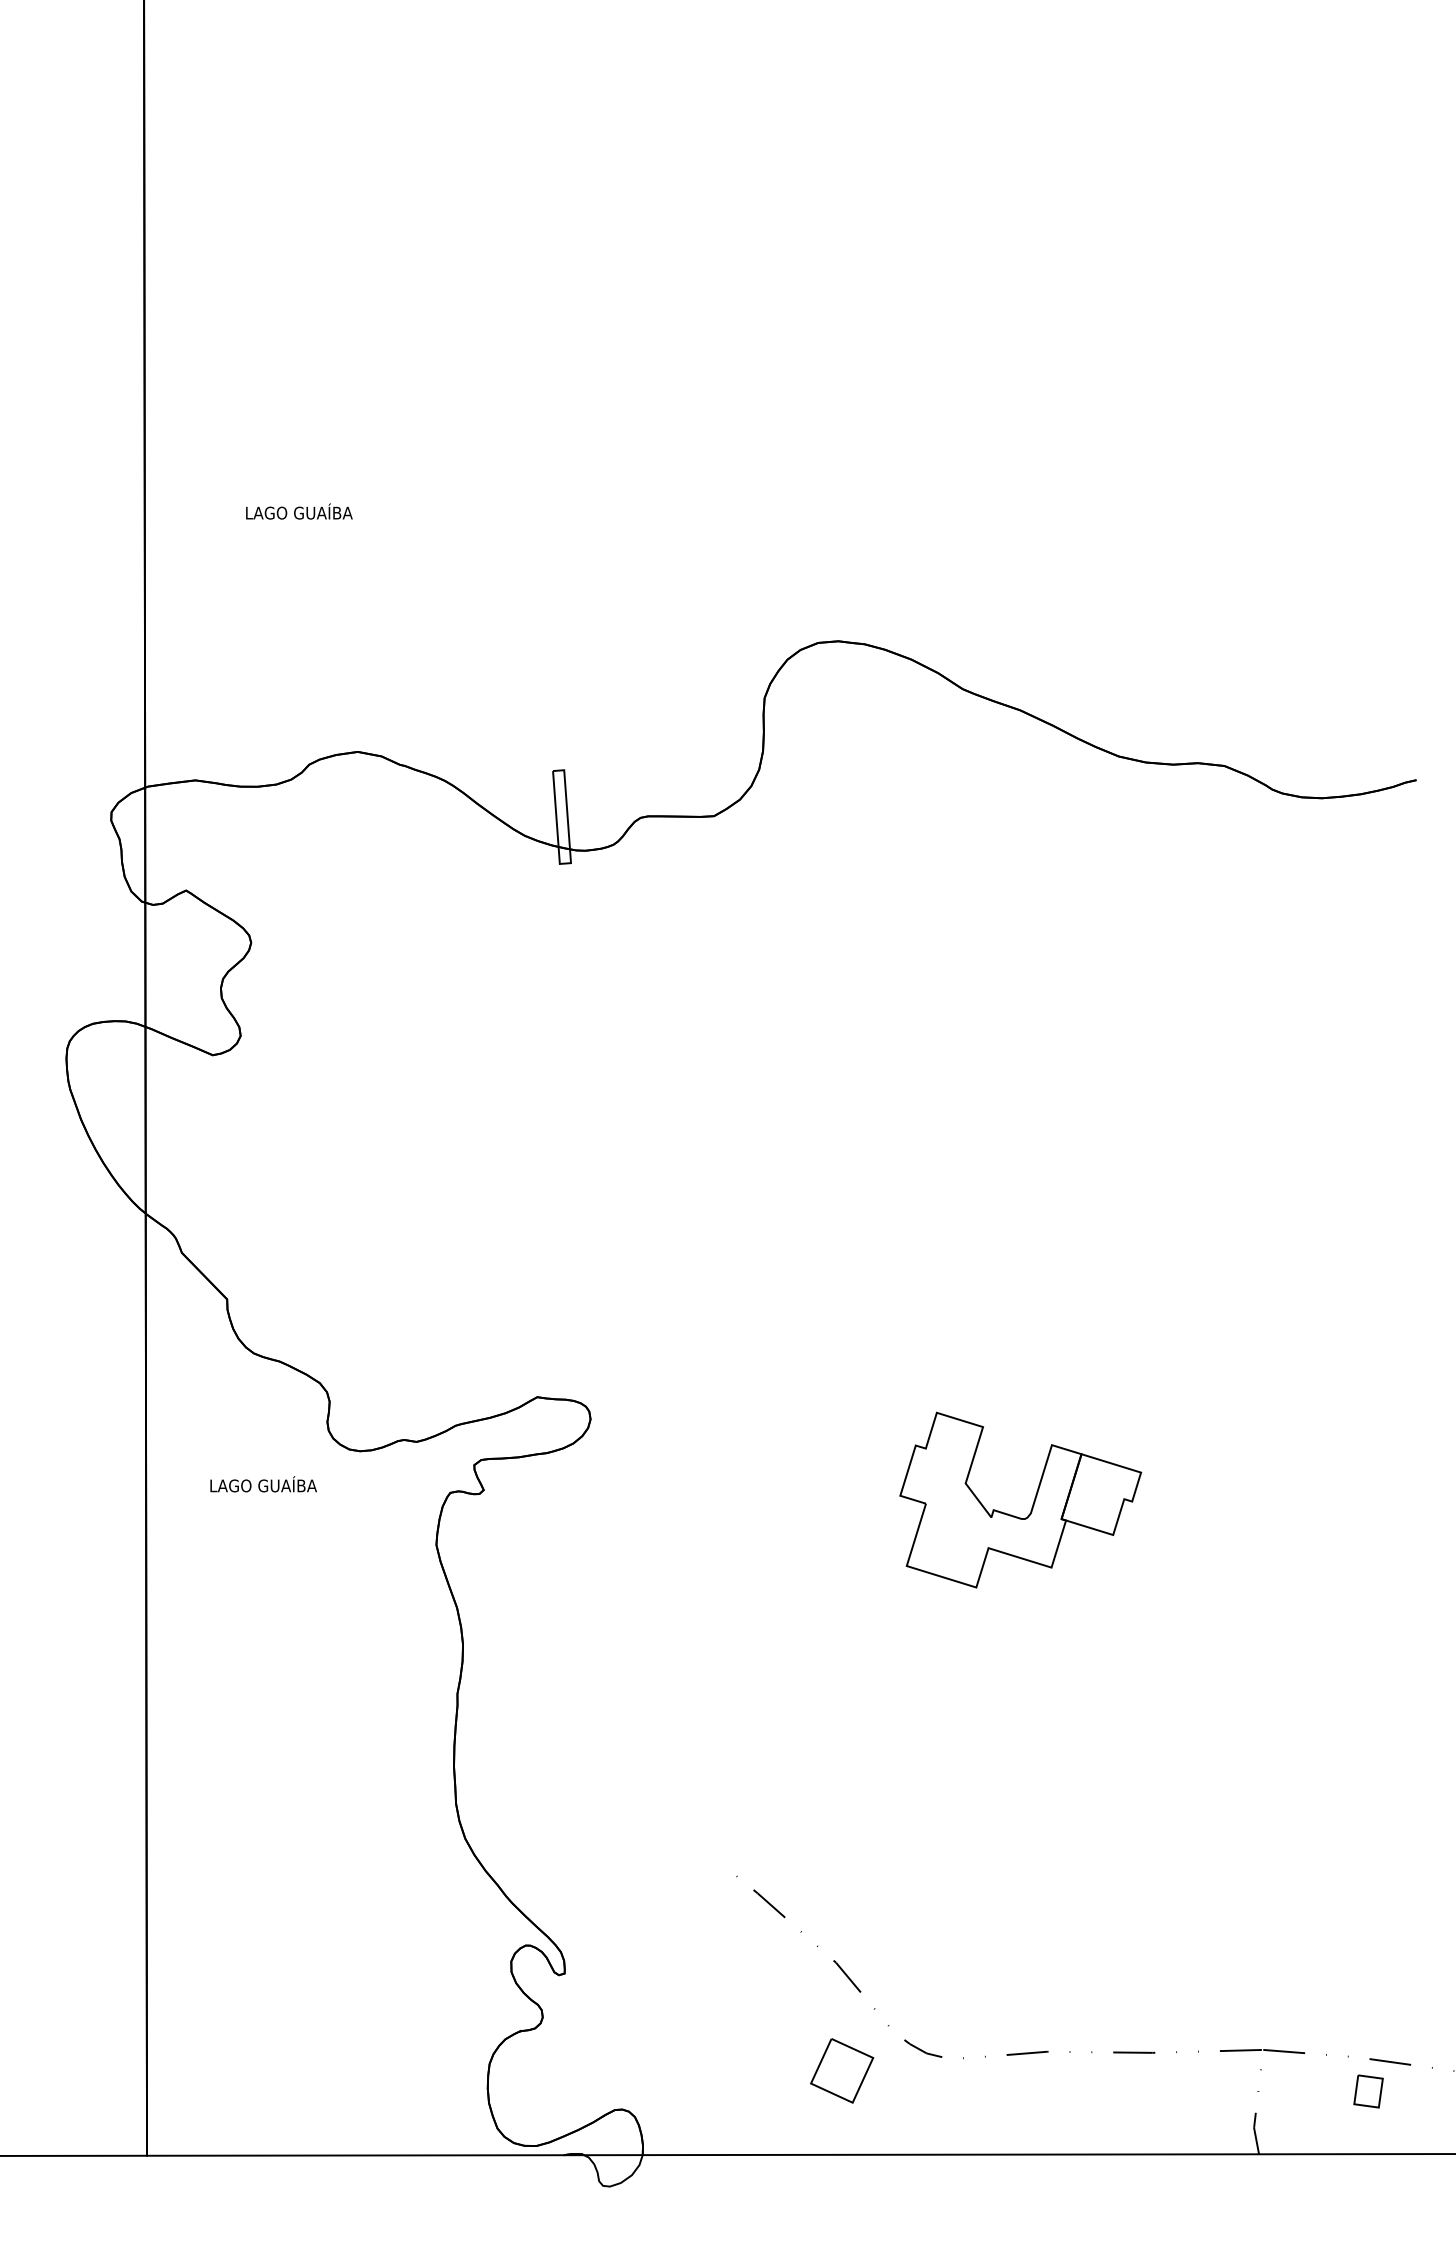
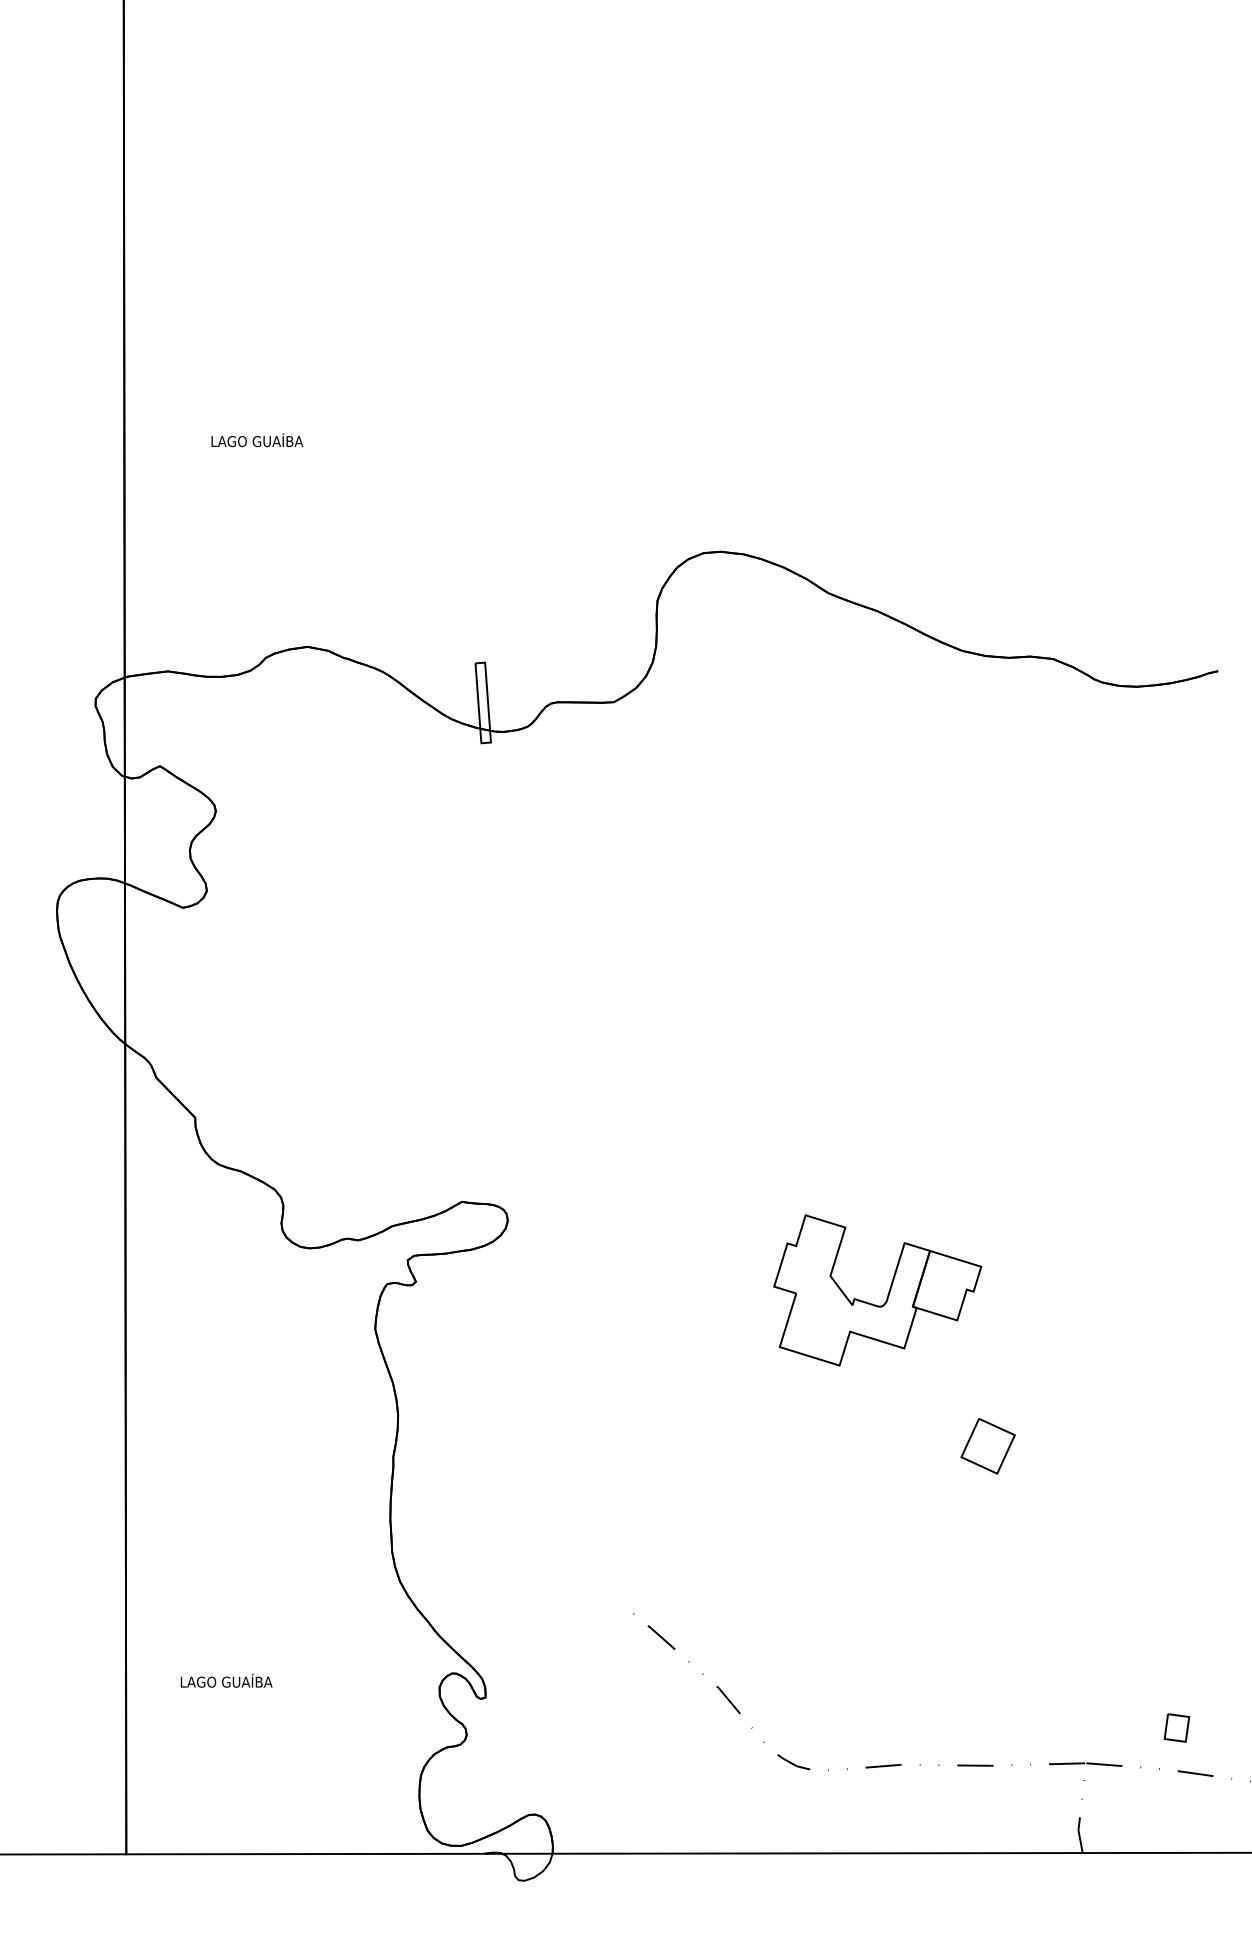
text: (263, 1483) -> (226, 1680), moved
part: (841, 2071) -> (987, 1446), moved
part: (1368, 2090) -> (1176, 1727), moved

